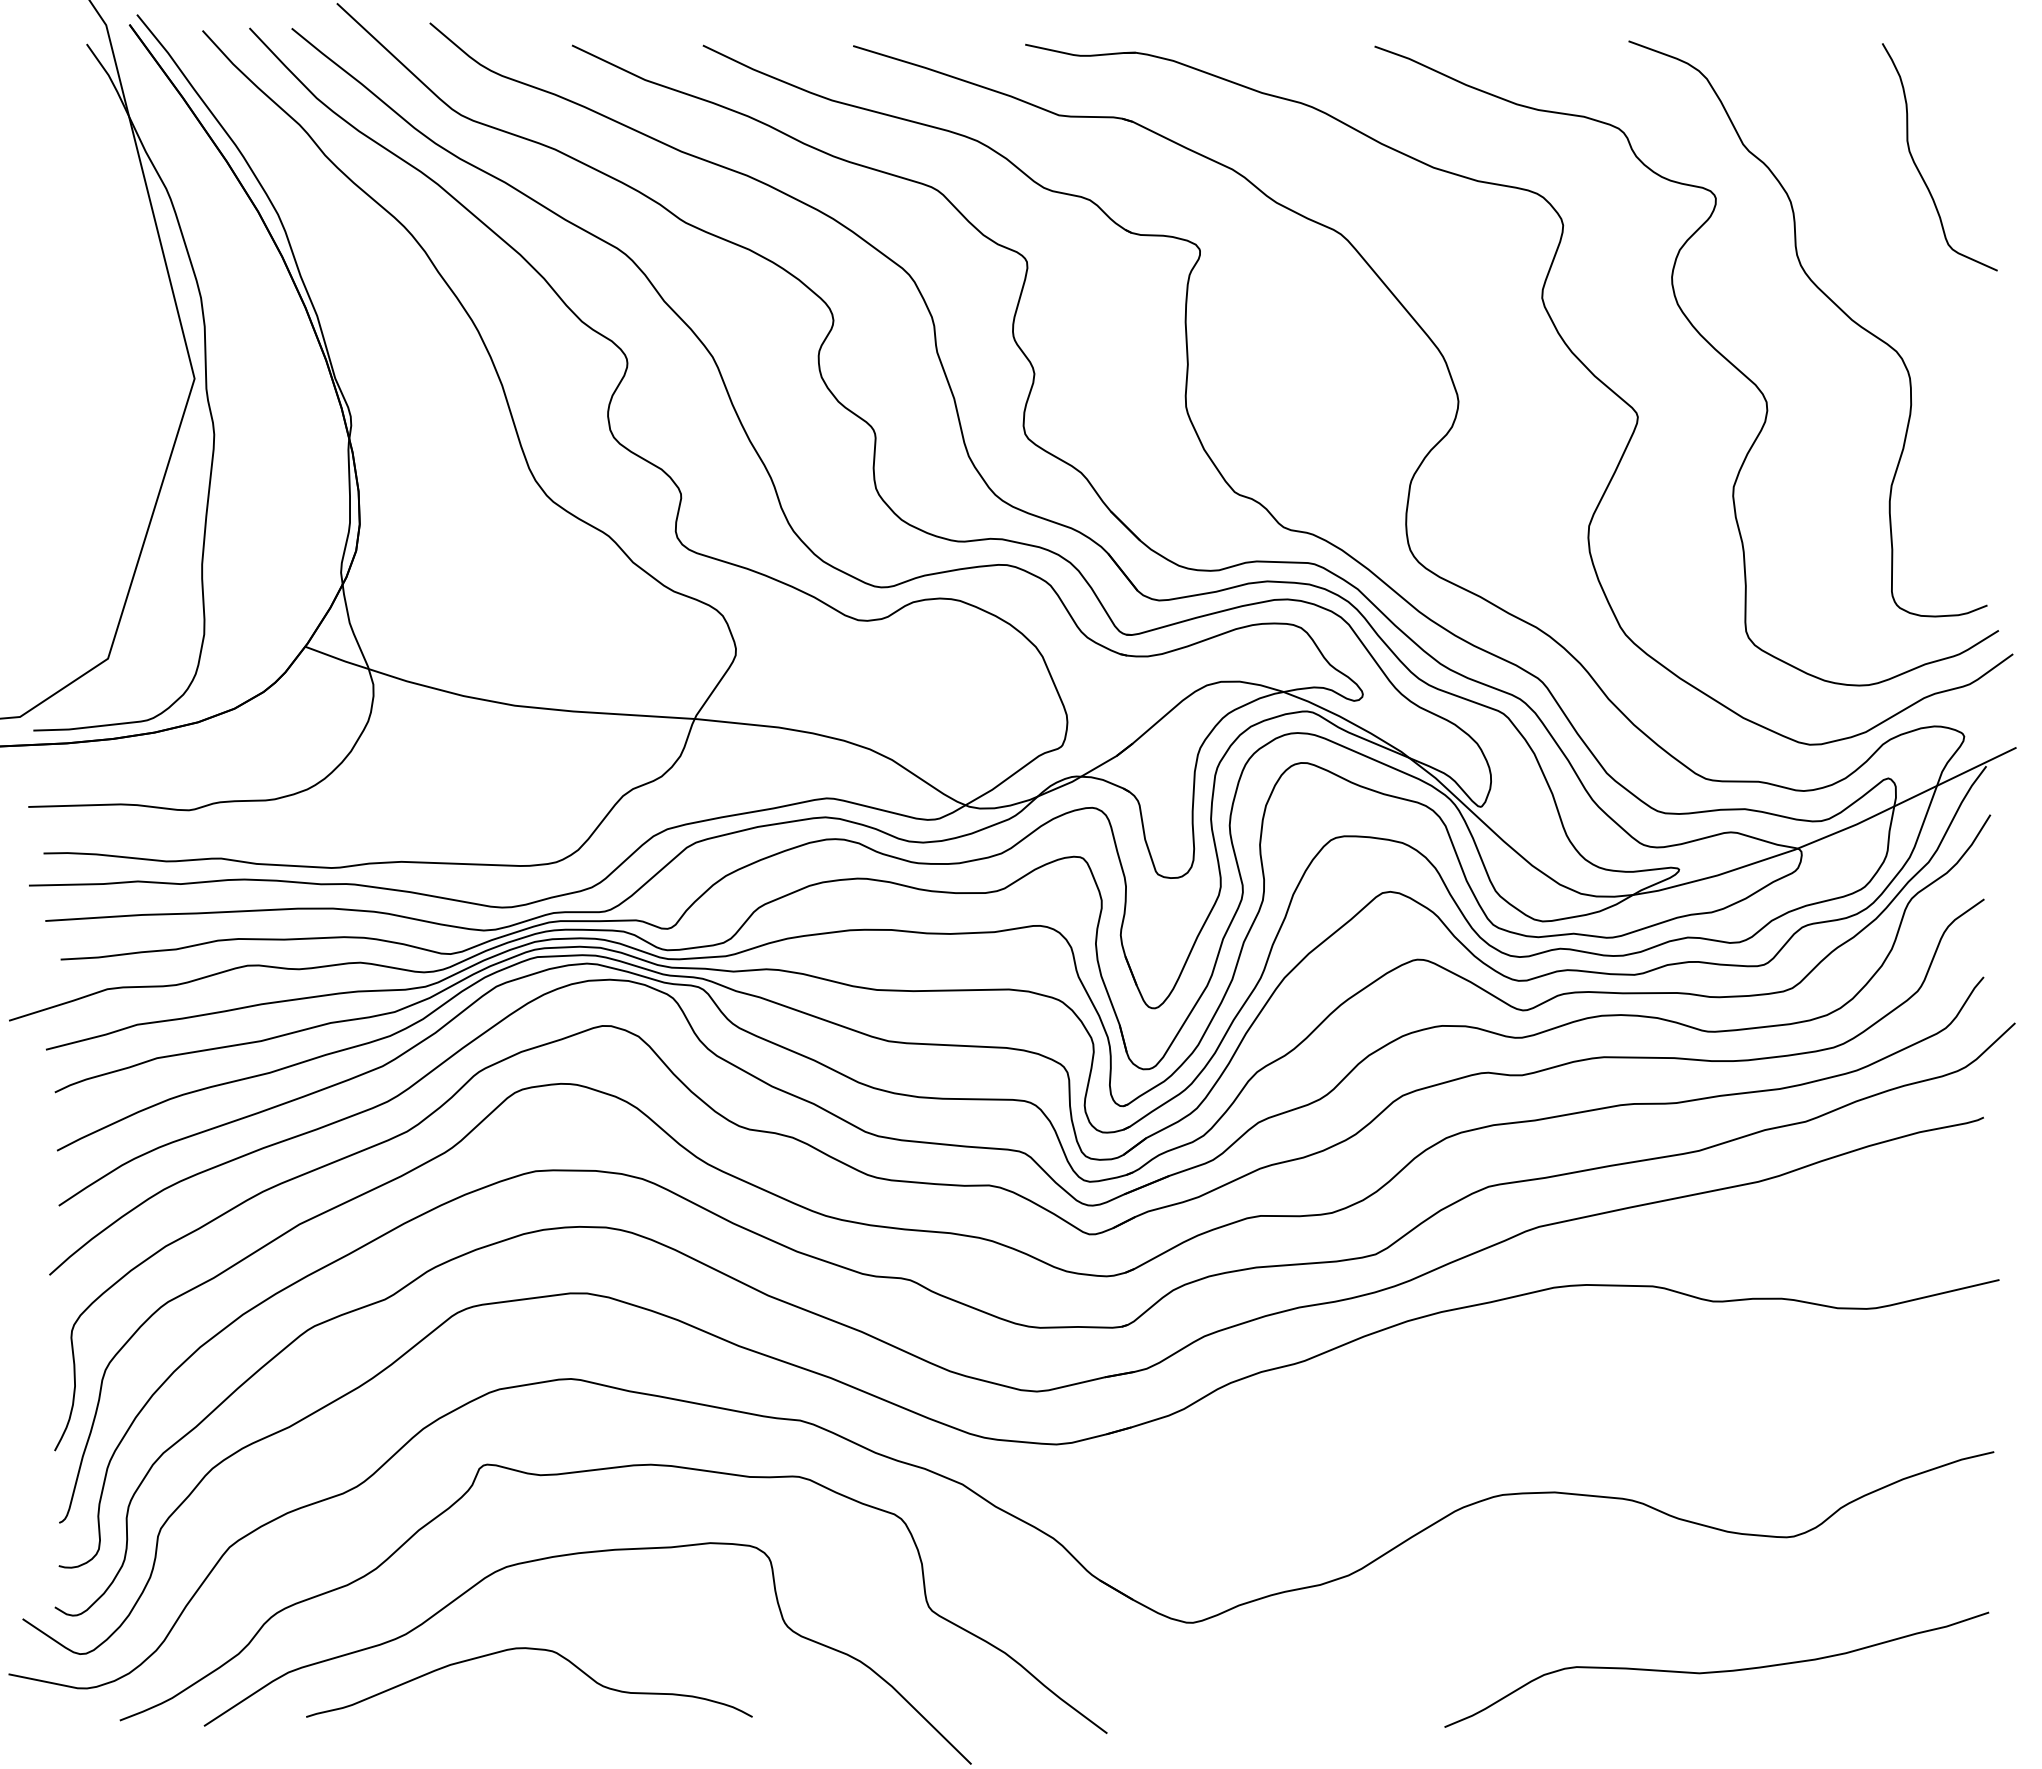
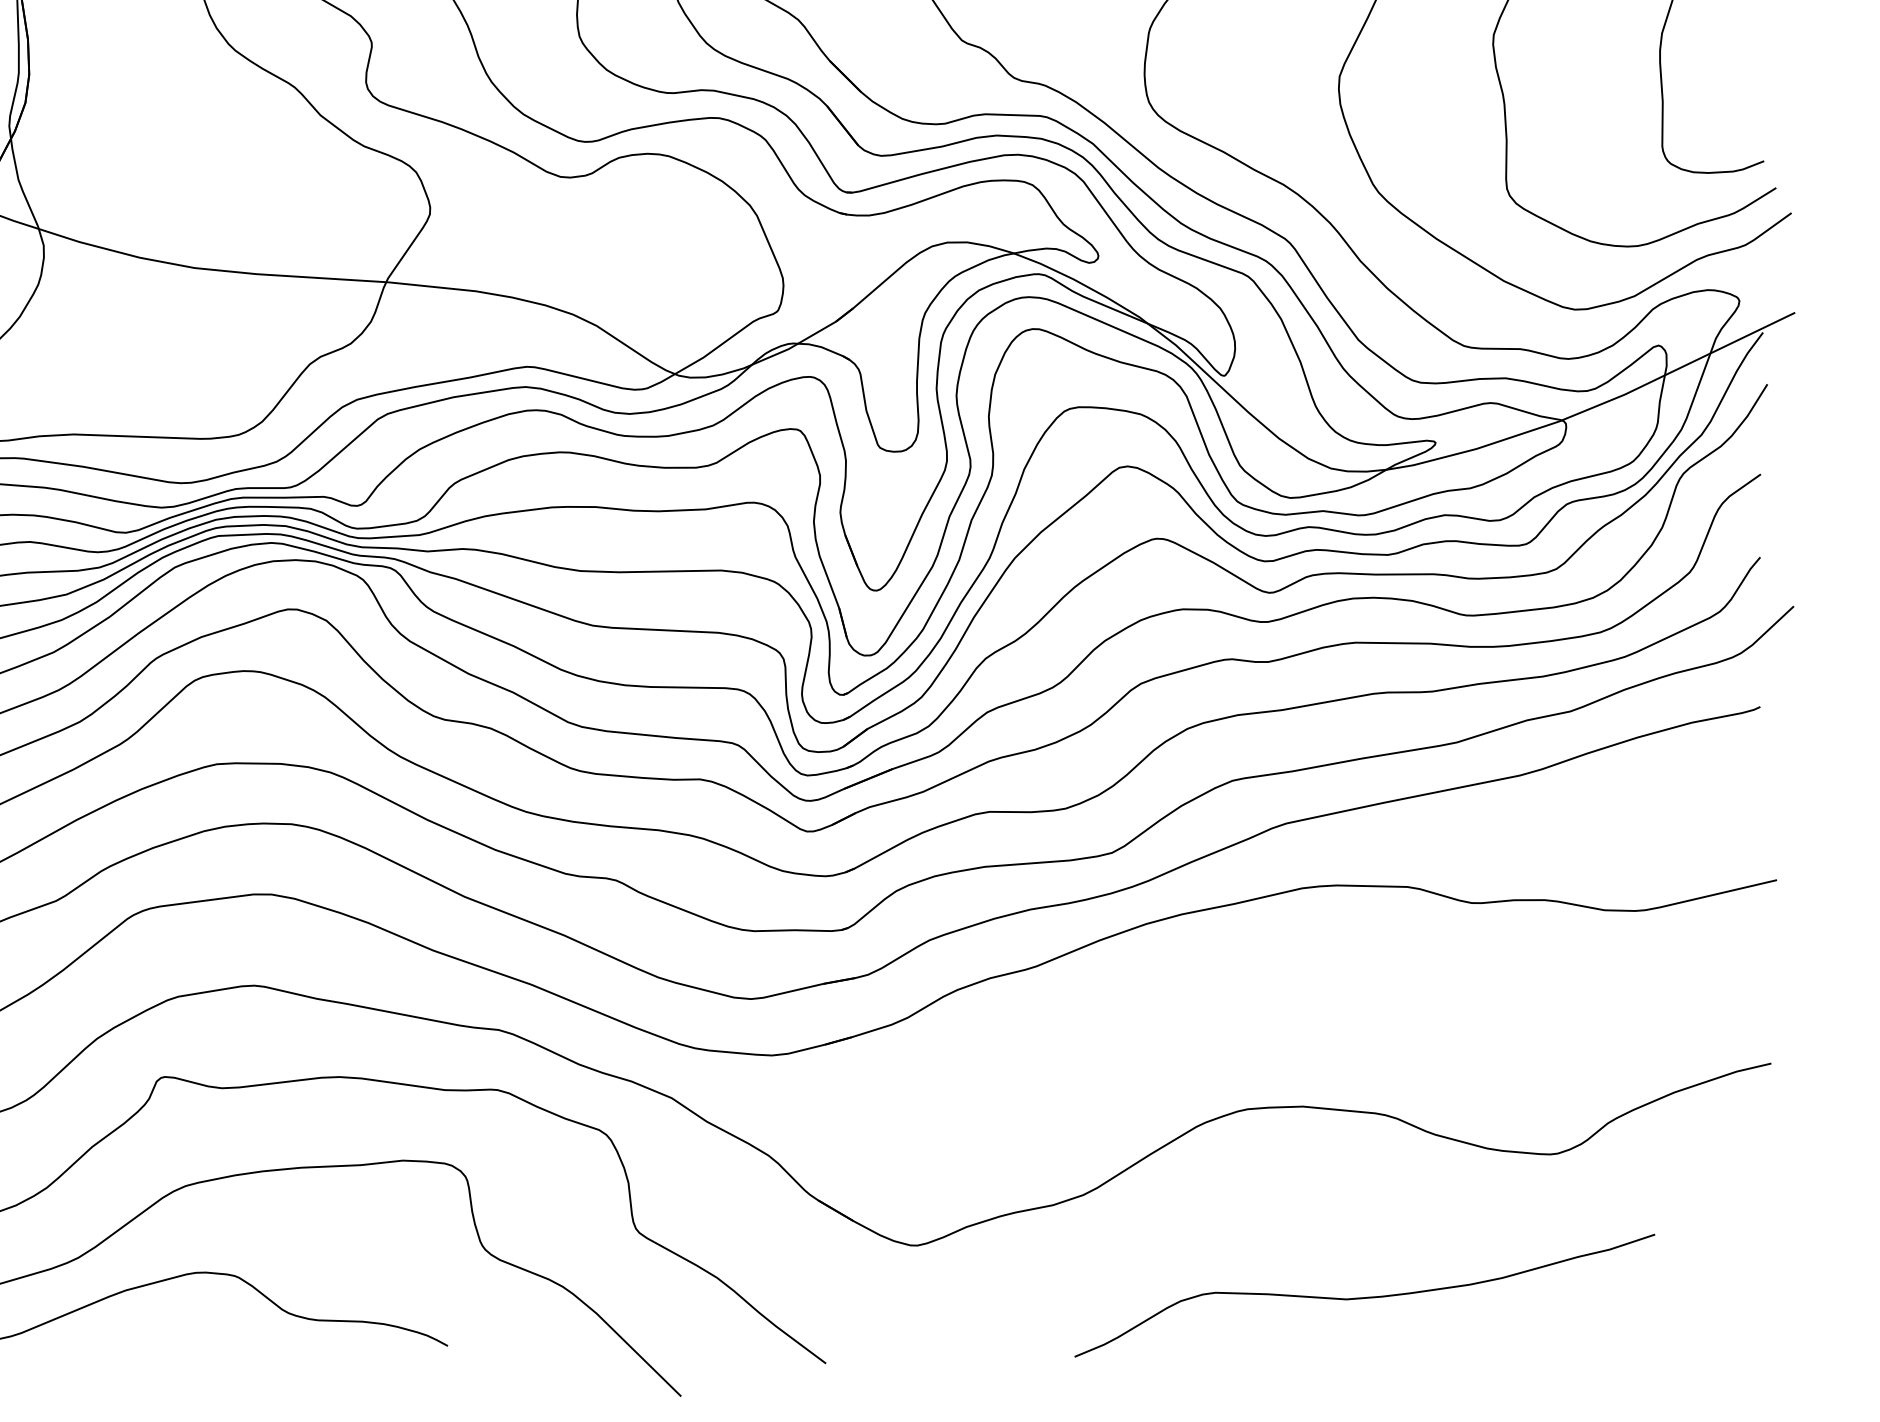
curve: (1716, 1671) -> (1364, 1297), moved

